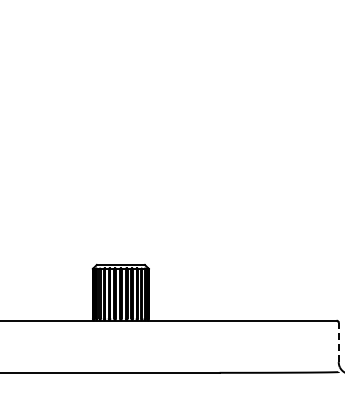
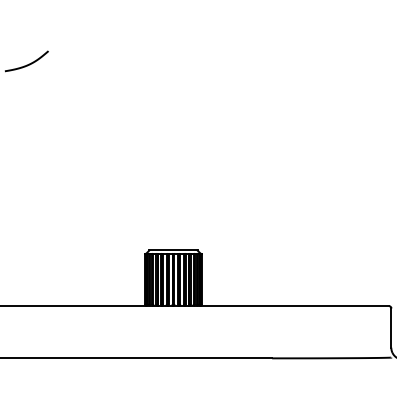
line: (338, 341) -> (391, 327), dashed -> solid

